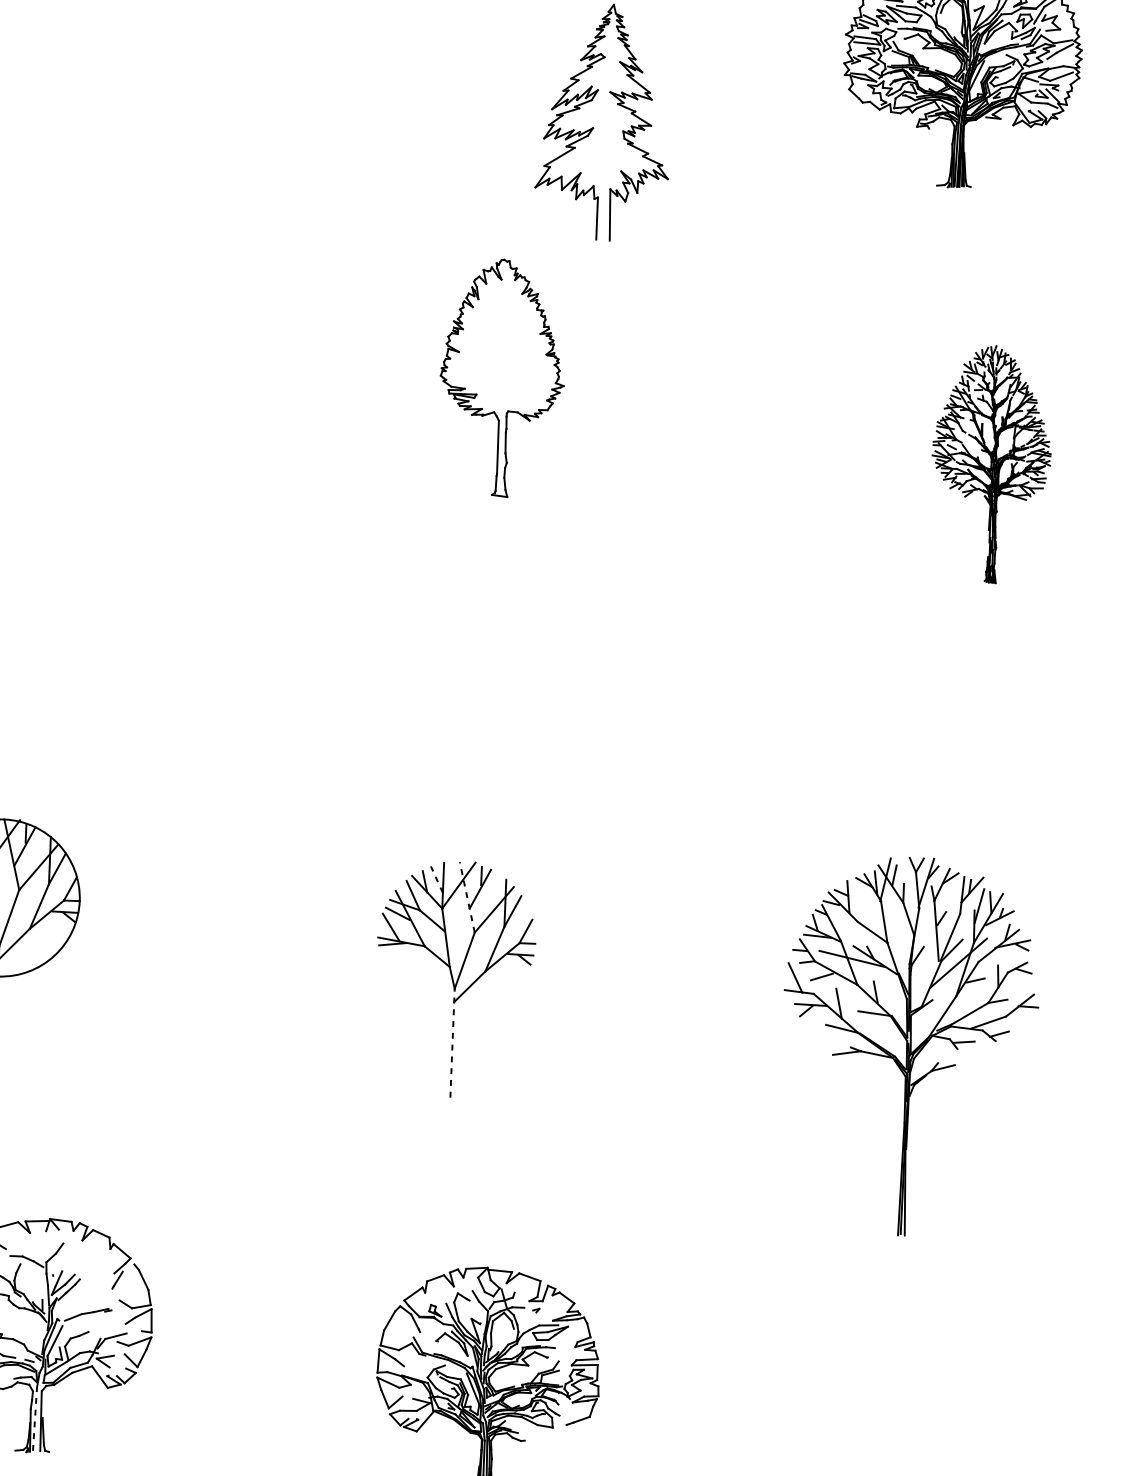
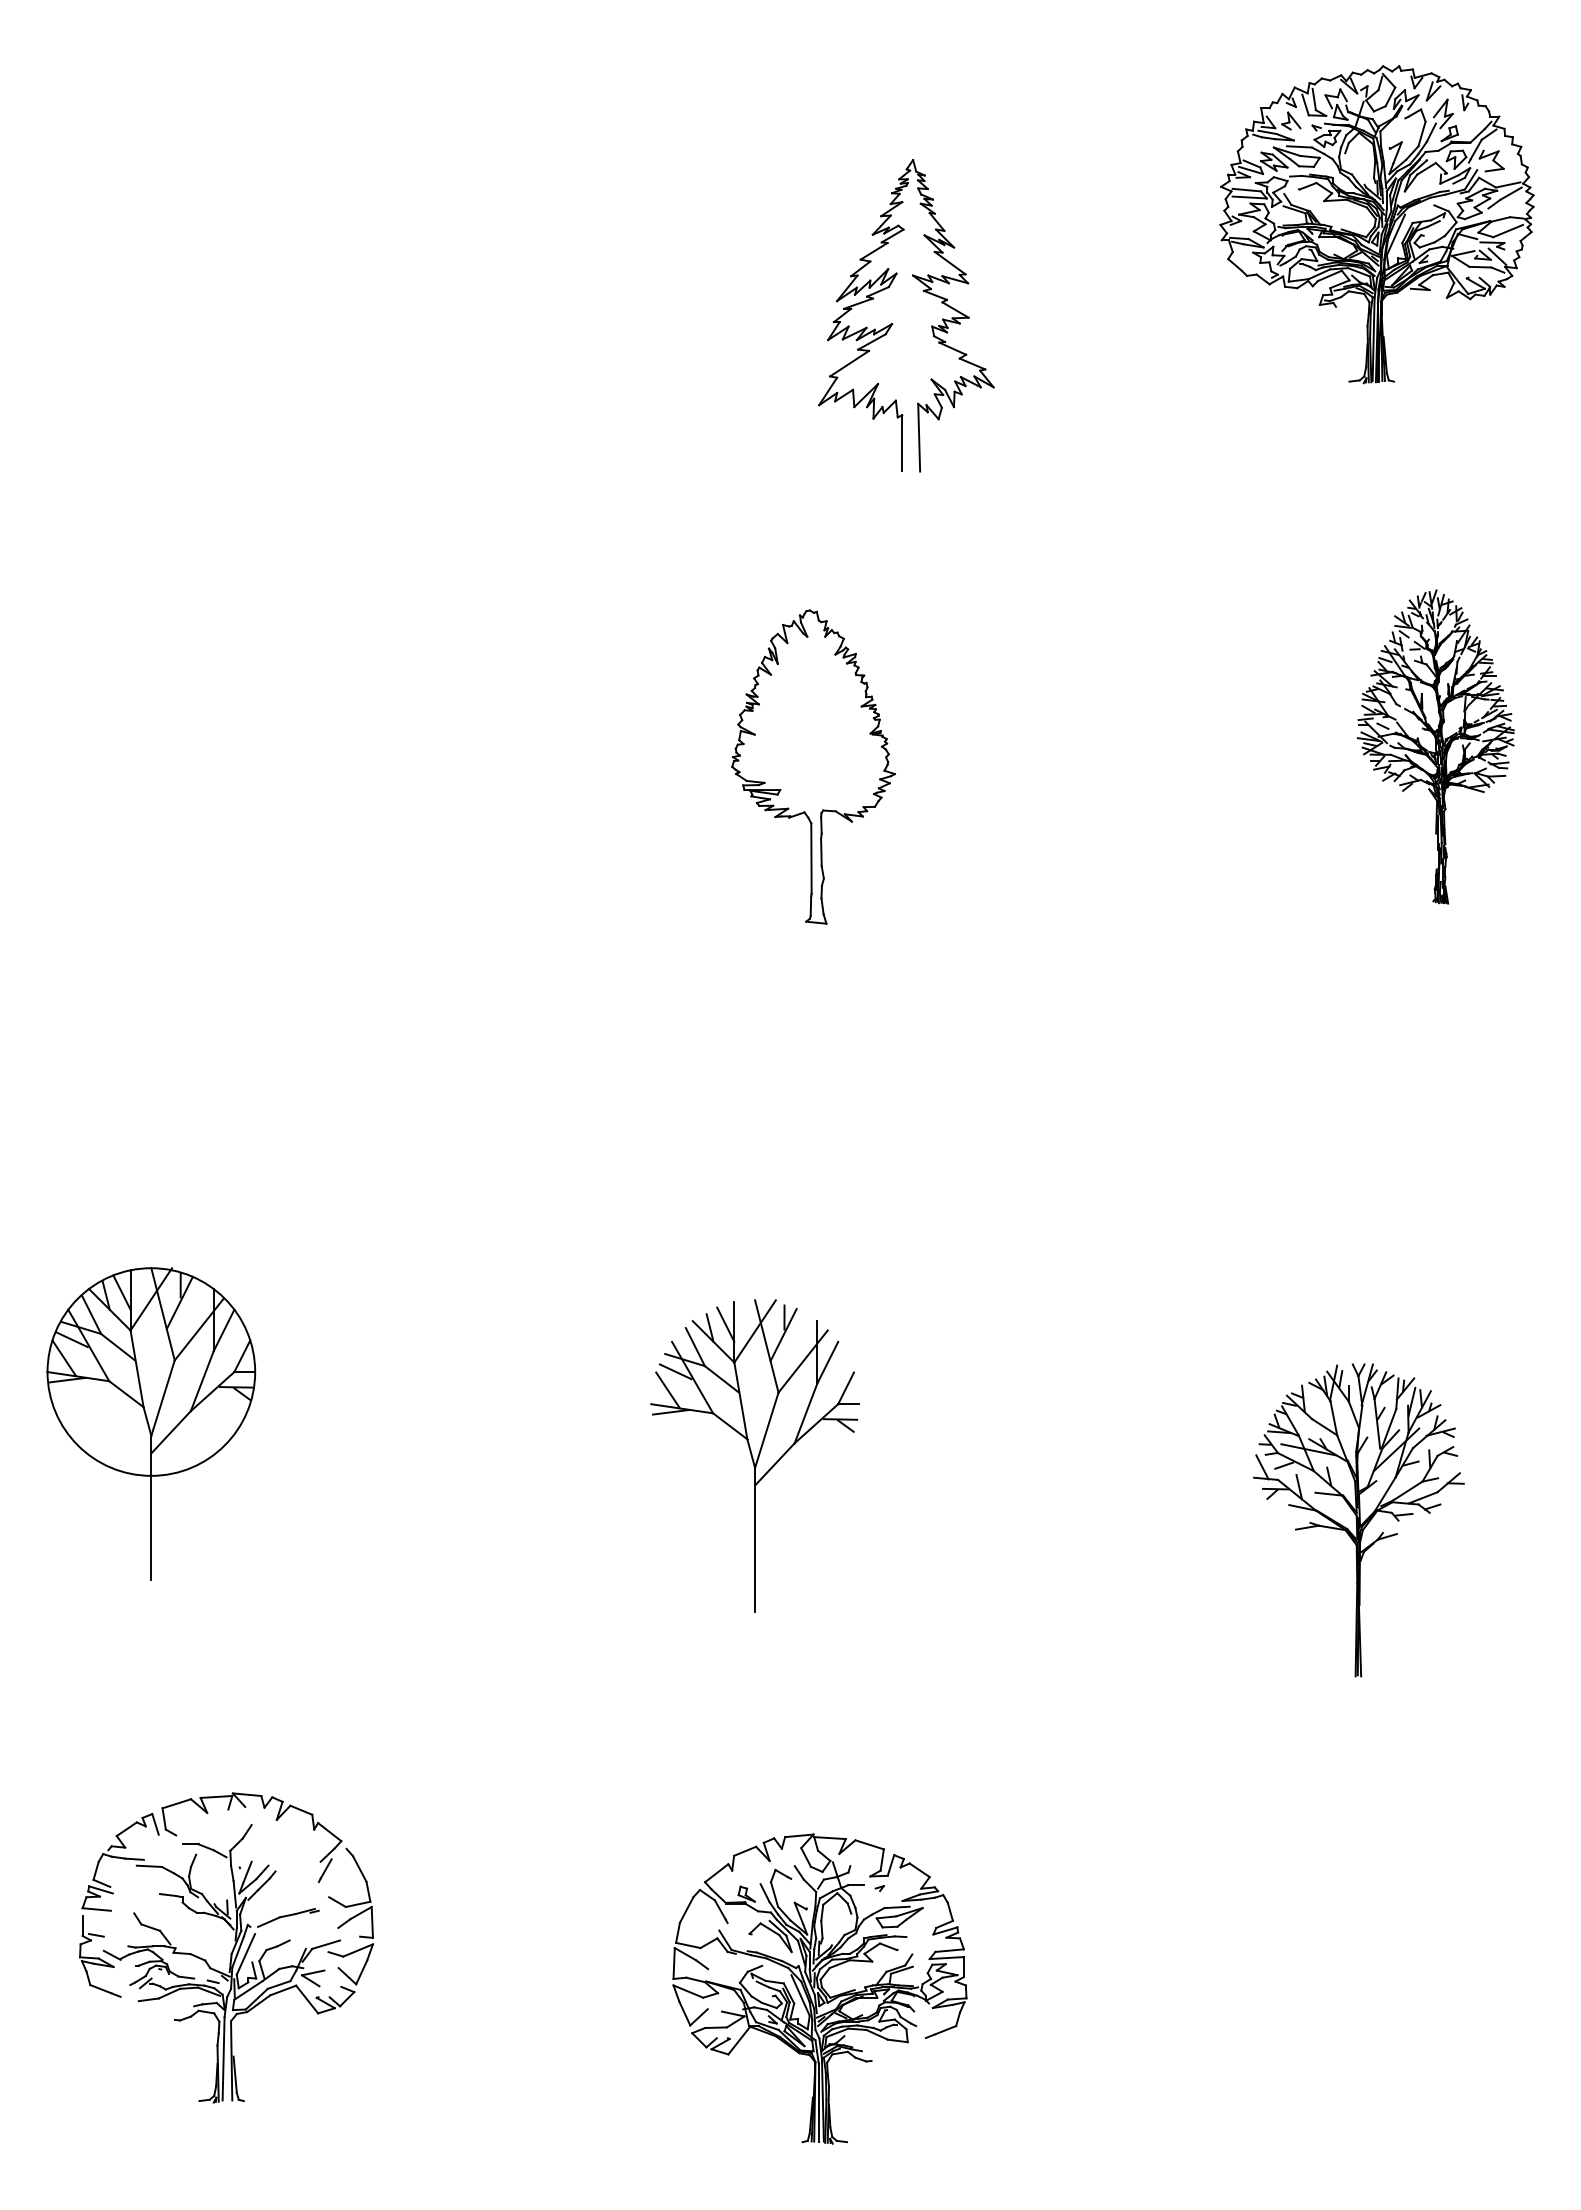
part: (502, 377) -> (813, 766), moved
line: (436, 879) -> (725, 1324), dashed -> solid
line: (467, 897) -> (766, 1346), dashed -> solid
line: (452, 1042) -> (755, 1539), dashed -> solid
part: (909, 1046) -> (1358, 1520), size x0.62
line: (34, 1419) -> (223, 2058), dashed -> solid

